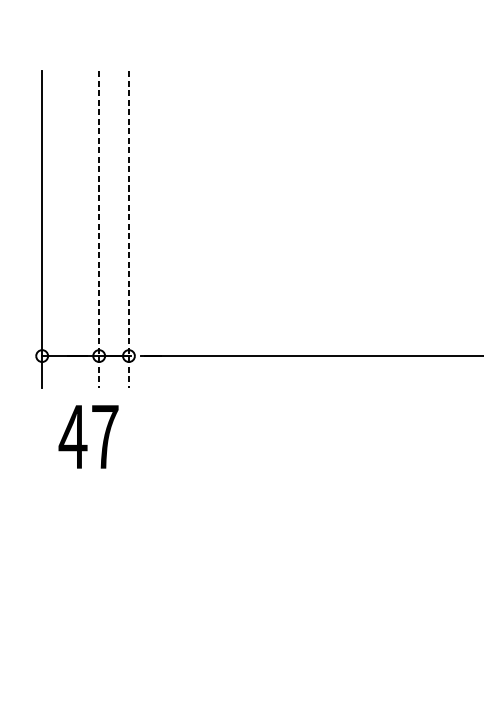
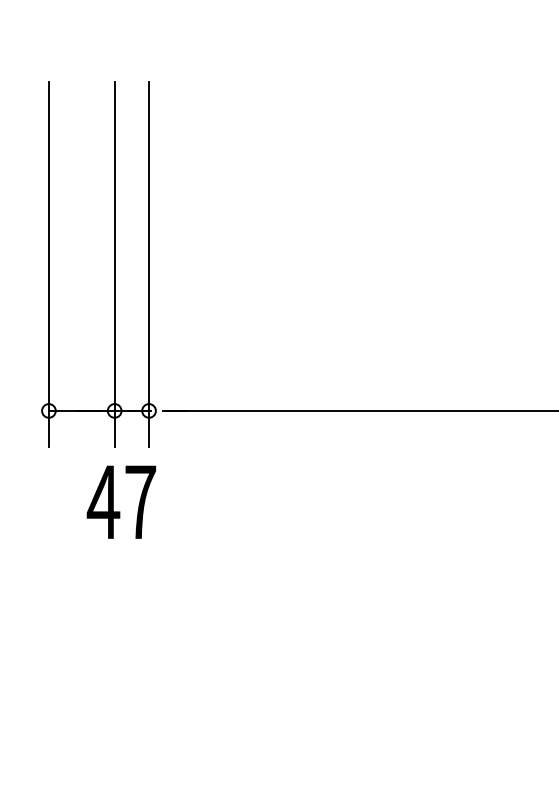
line: (99, 229) -> (114, 264), dashed -> solid
line: (129, 229) -> (149, 264), dashed -> solid
text: (88, 436) -> (121, 501), moved

